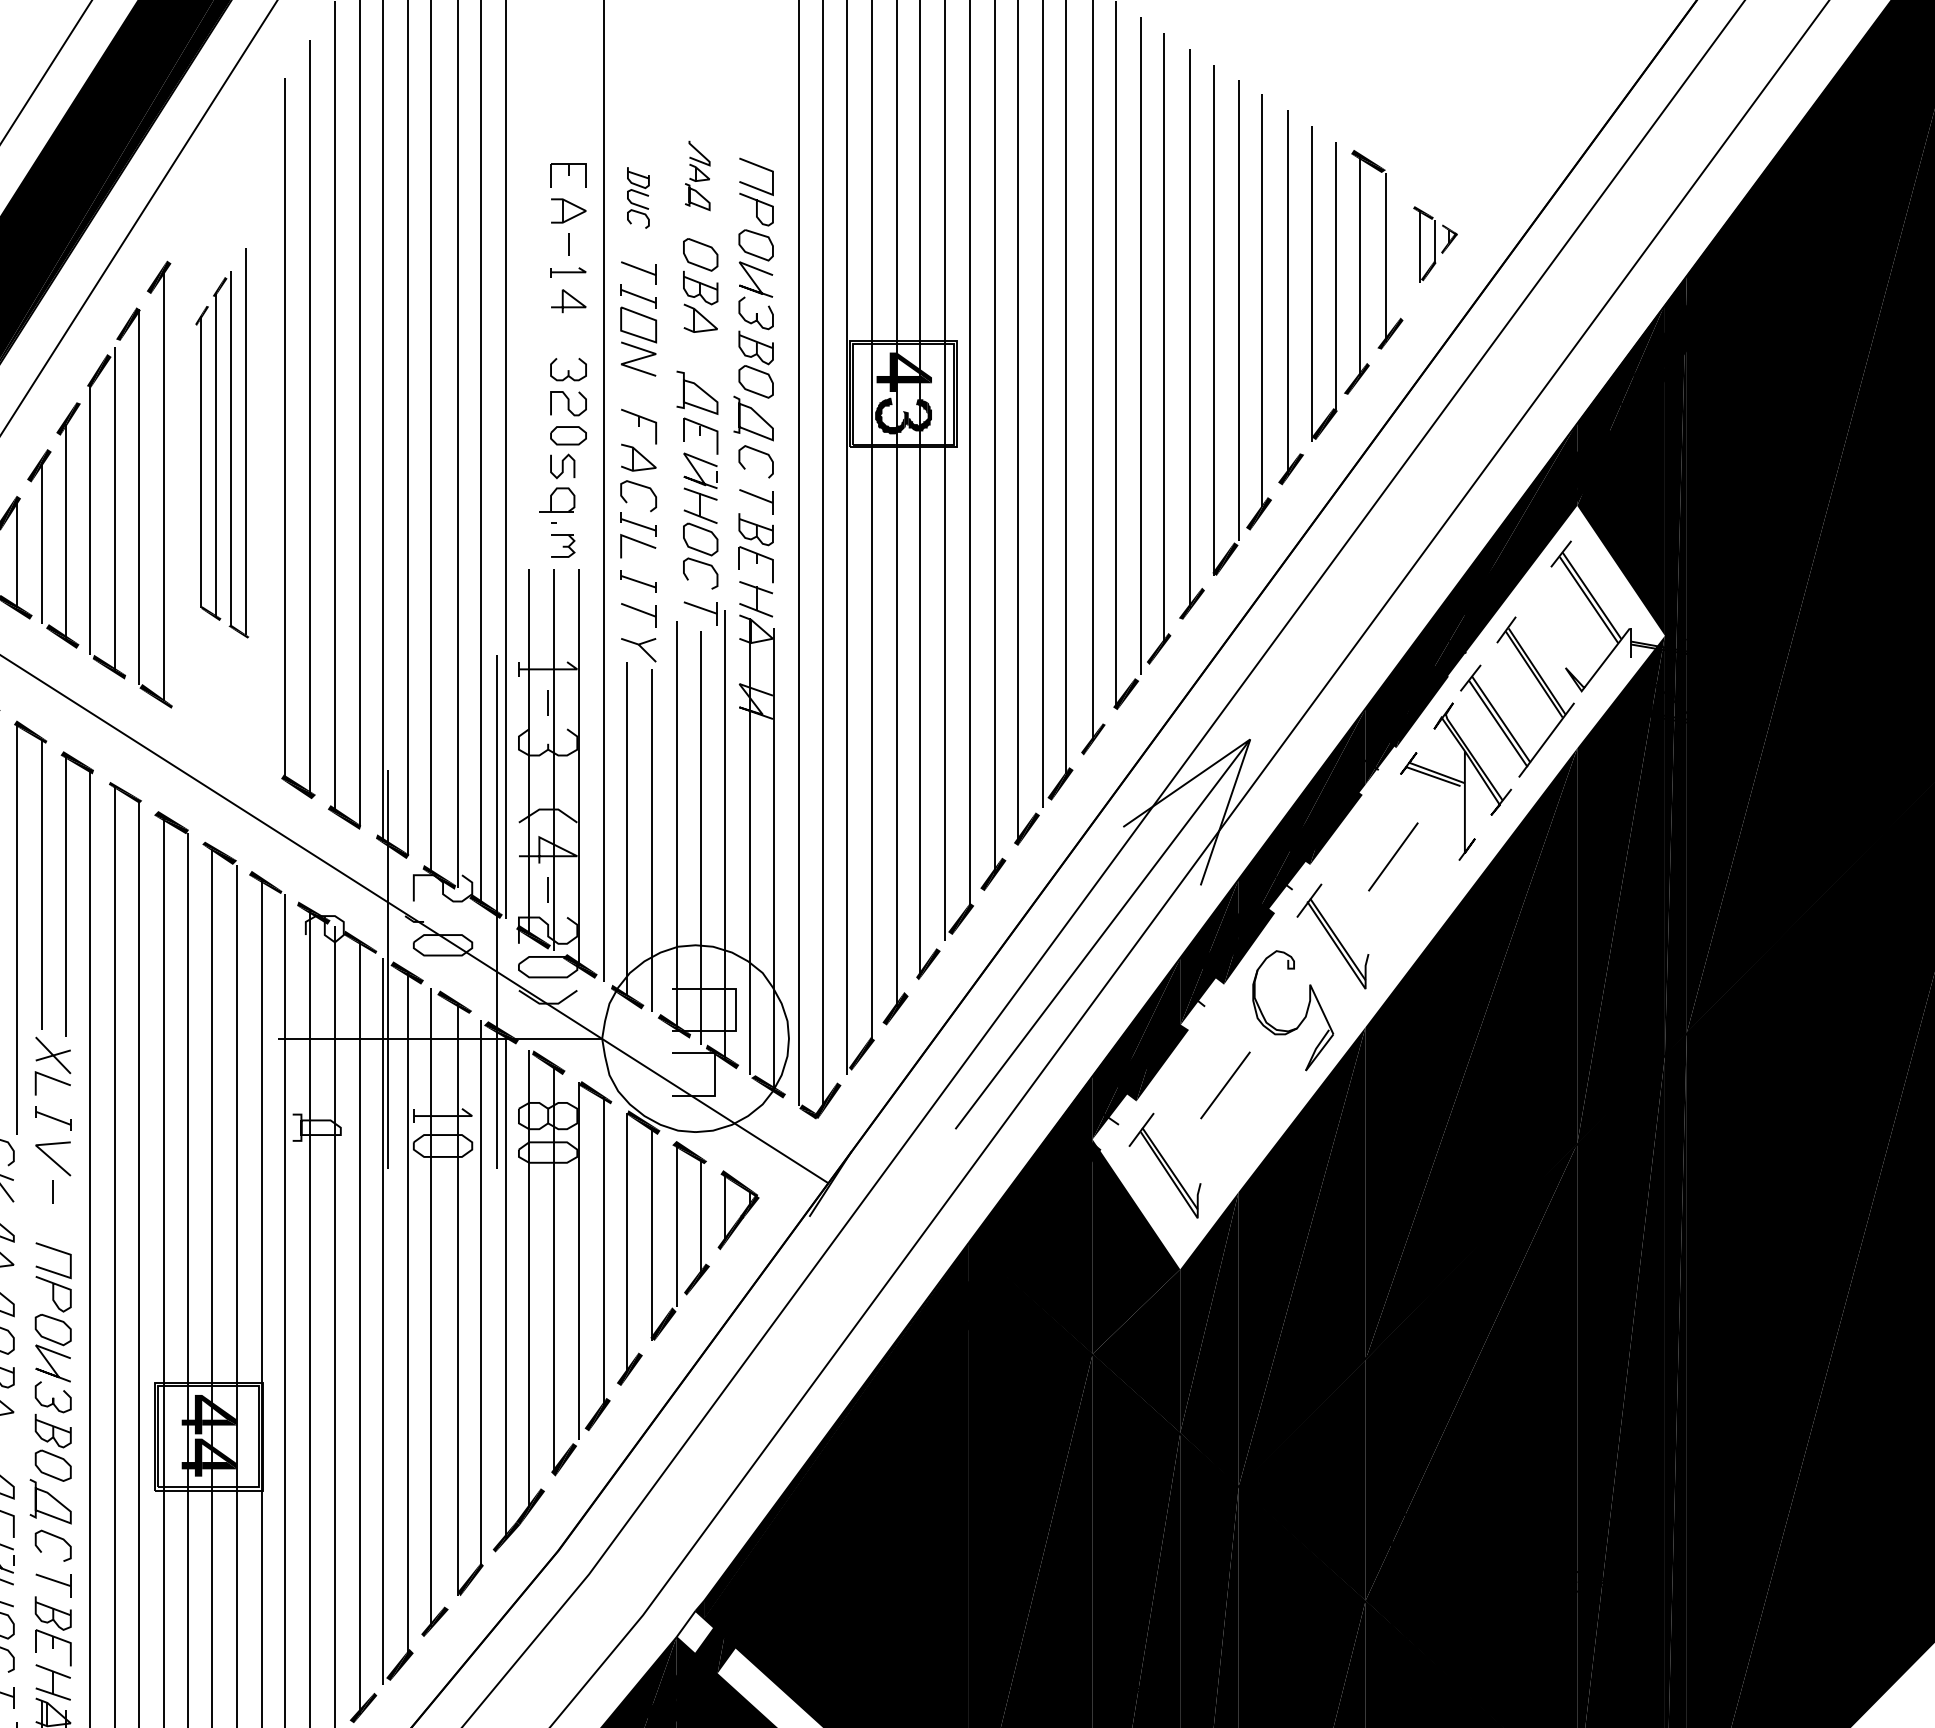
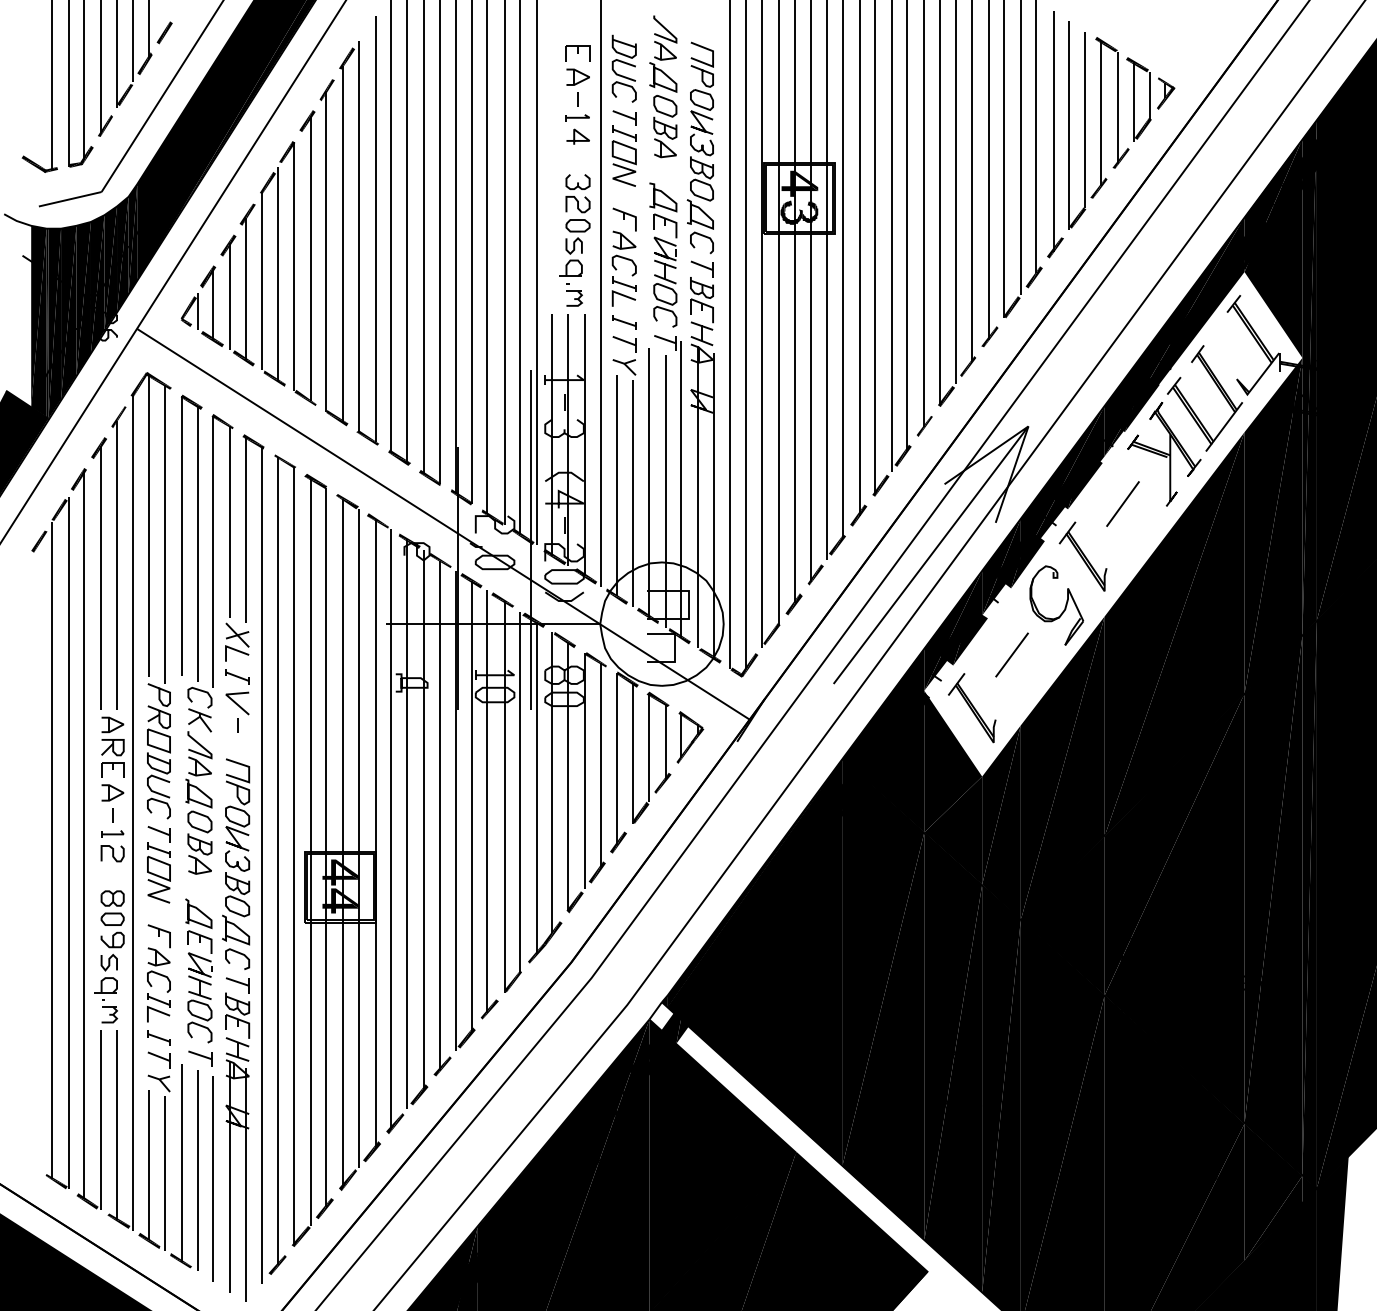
part: (697, 175) -> (663, 53), size x1.67
part: (637, 197) -> (623, 68), size x1.67
part: (1434, 244) -> (1150, 99), size x1.67
part: (221, 442) -> (348, 230), size x1.67

